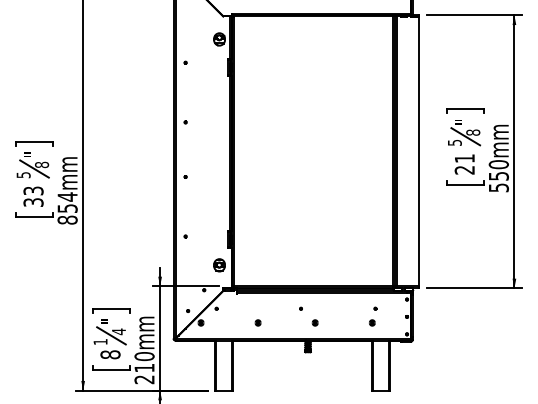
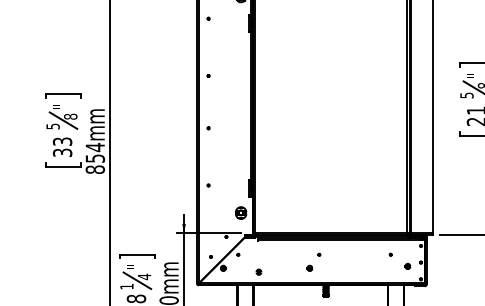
part: (257, 322) -> (258, 271), moved
part: (314, 322) -> (309, 267), moved
part: (372, 322) -> (408, 266), moved

